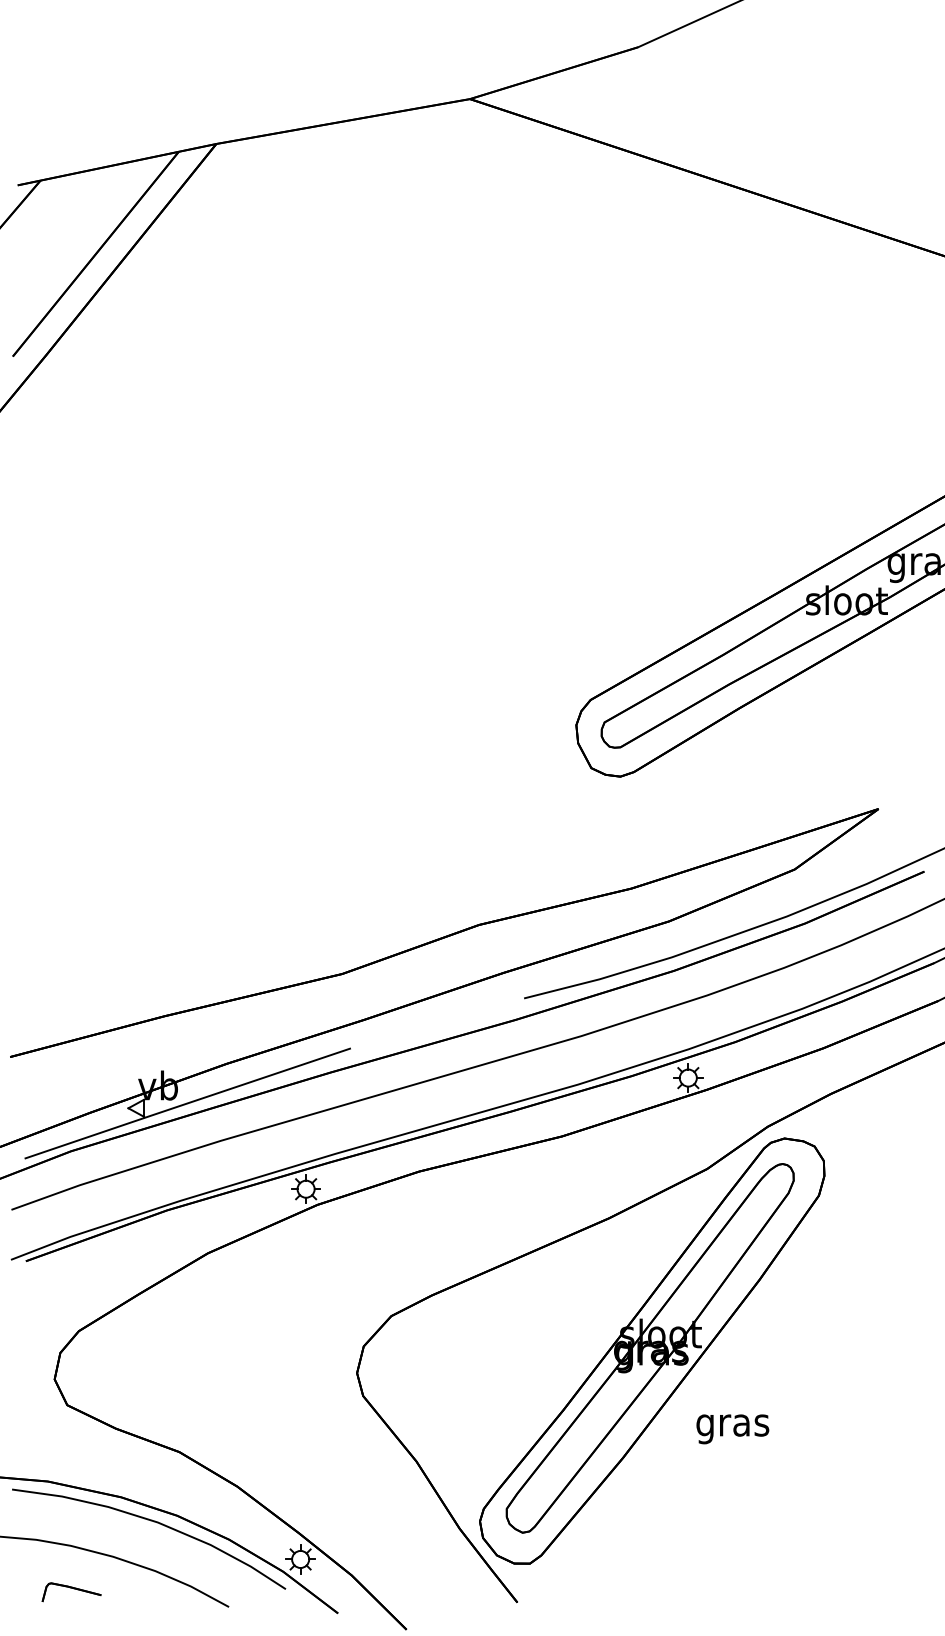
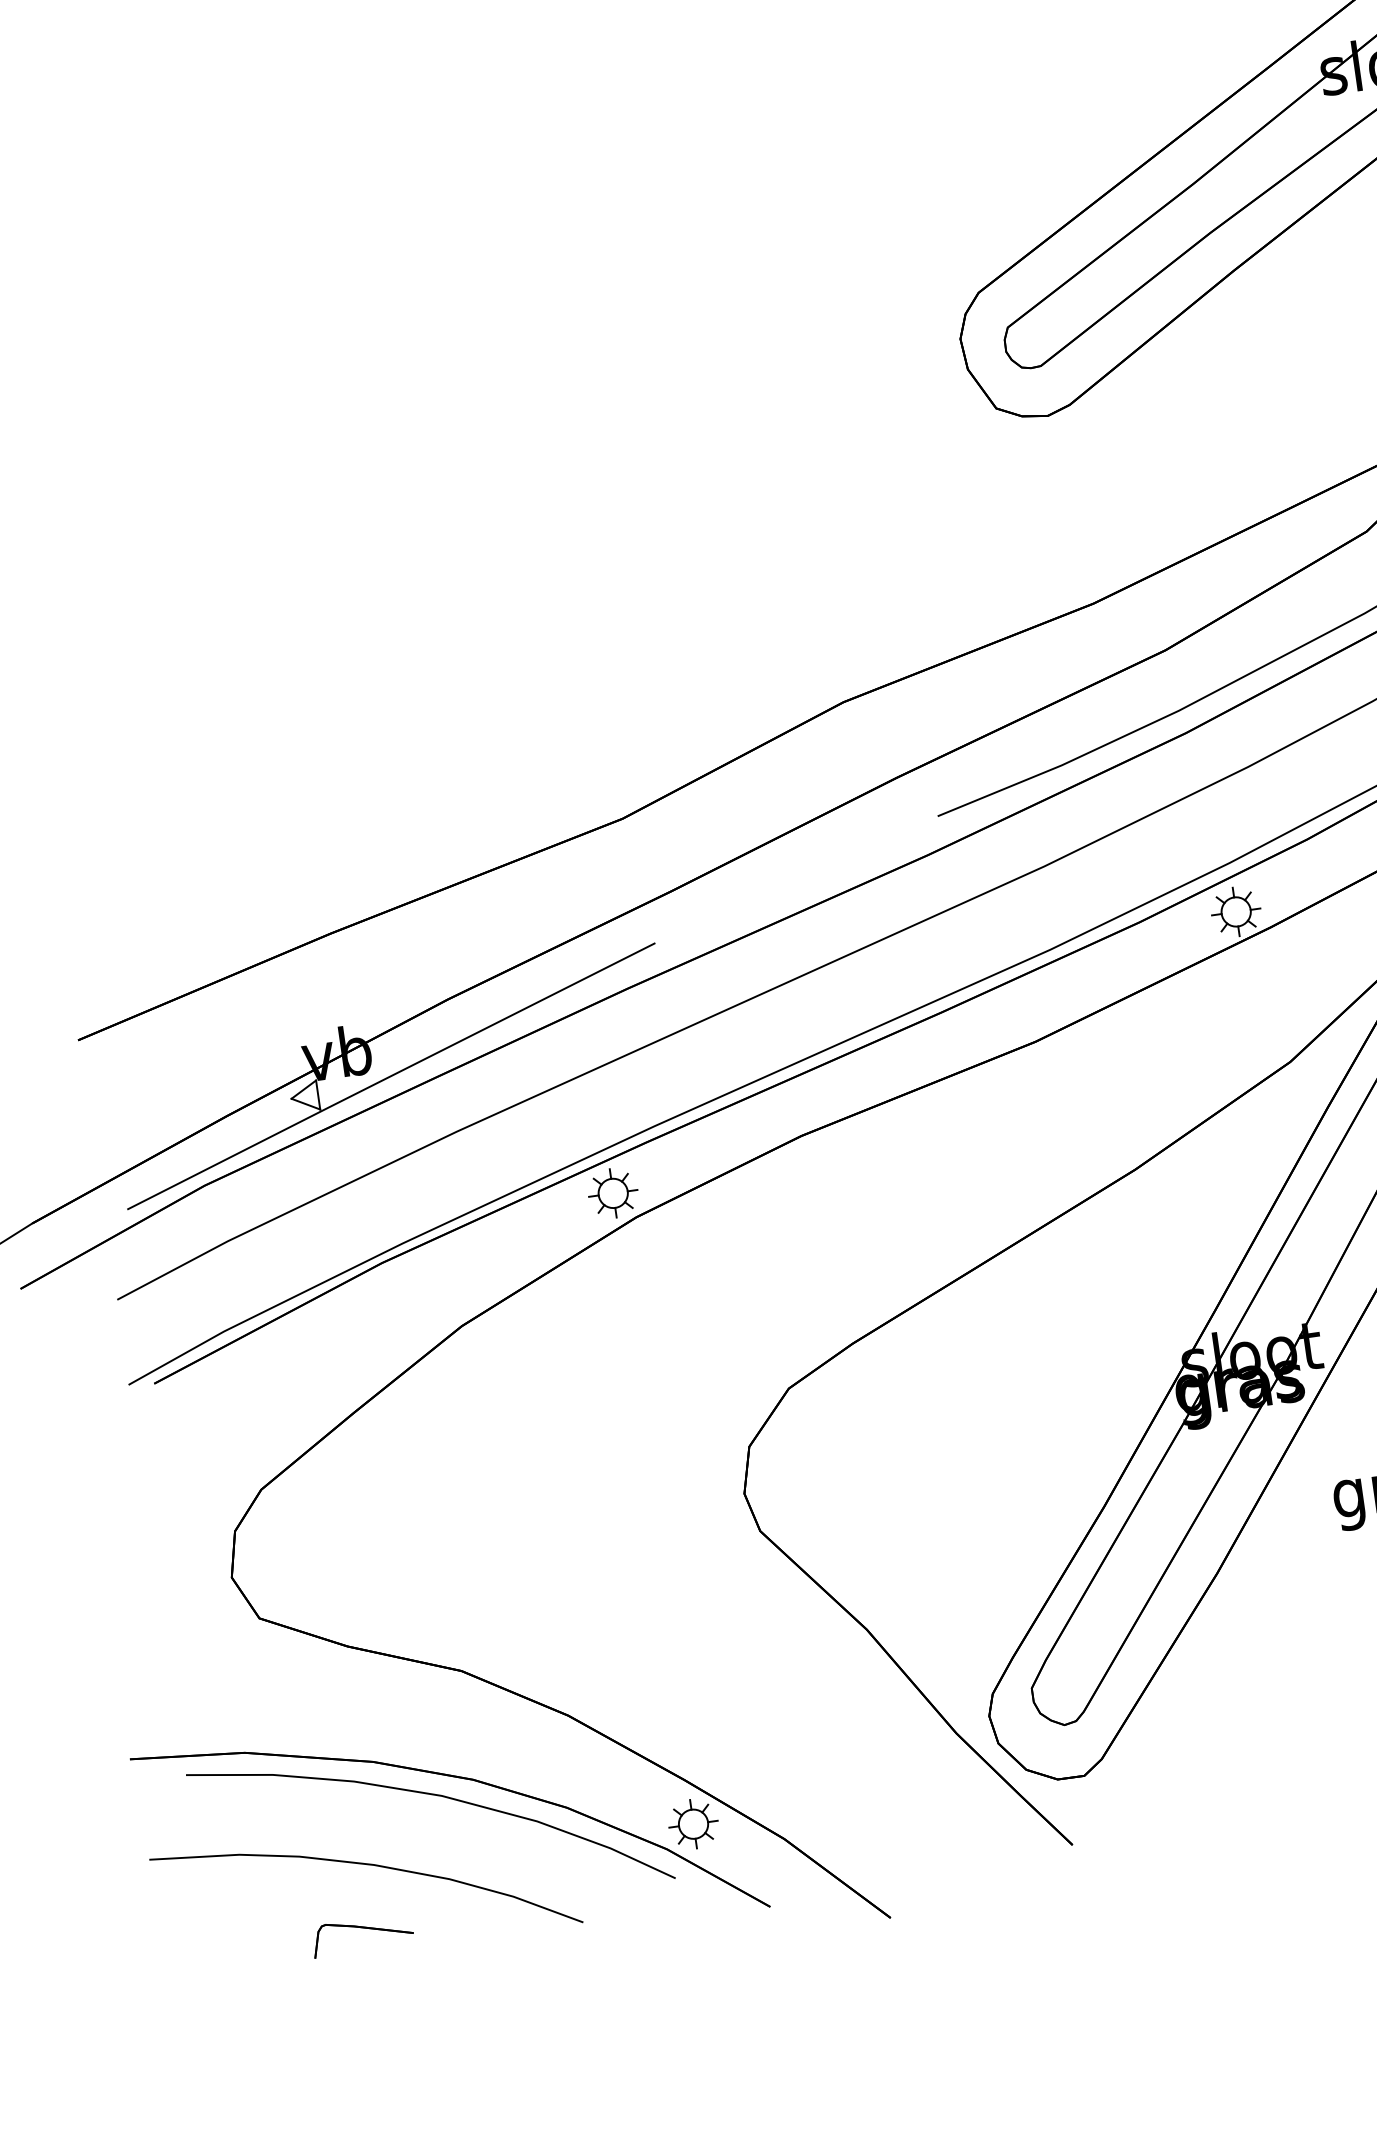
part: (71, 1592) -> (362, 1935), moved

